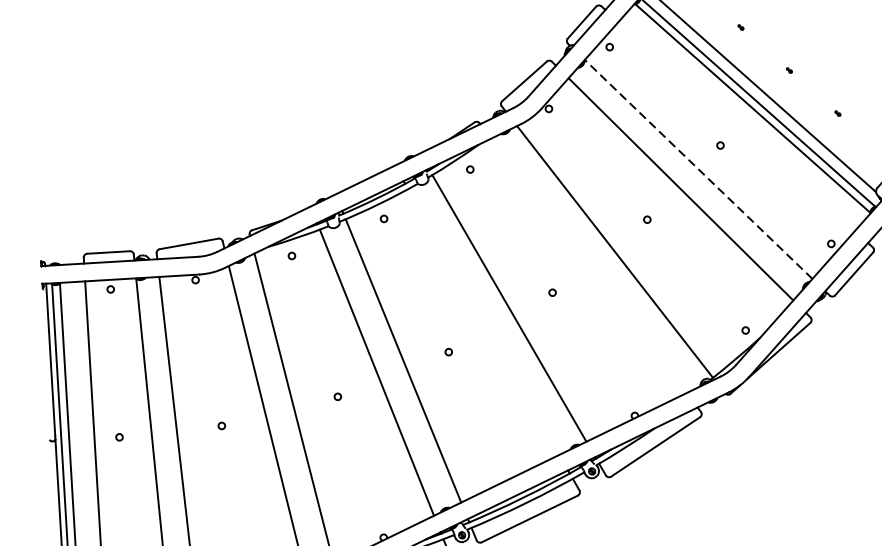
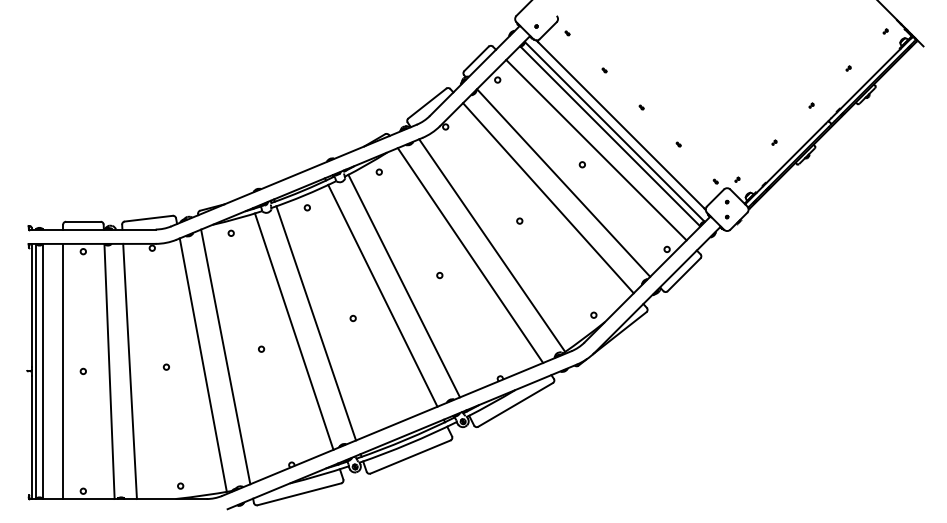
line: (736, 125) -> (596, 149), added
line: (698, 170) -> (563, 183), dashed -> solid
line: (588, 265) -> (470, 255), added
line: (483, 321) -> (382, 295), added

